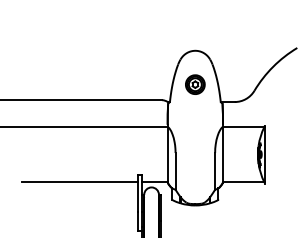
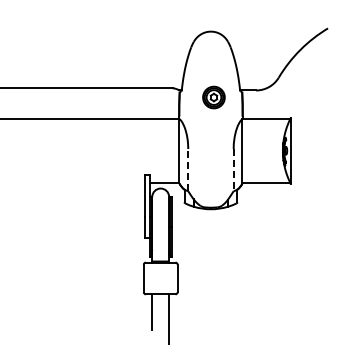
part: (194, 84) -> (213, 97), moved
line: (175, 170) -> (188, 169), solid -> dashed
line: (214, 171) -> (233, 170), solid -> dashed
line: (80, 182) -> (78, 182), removed

